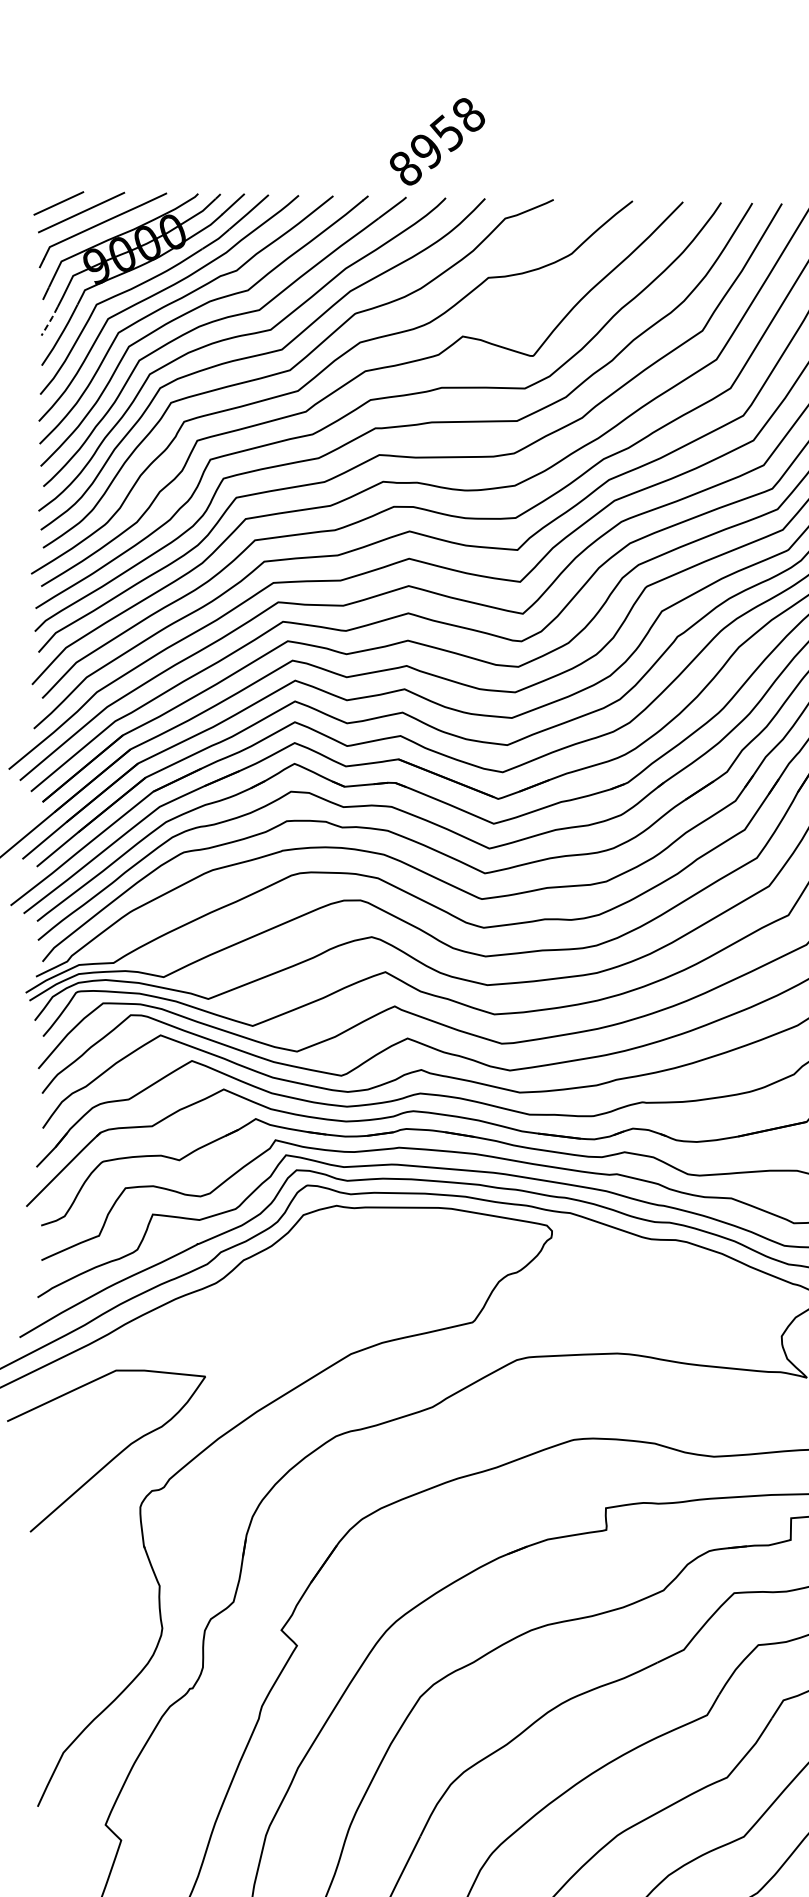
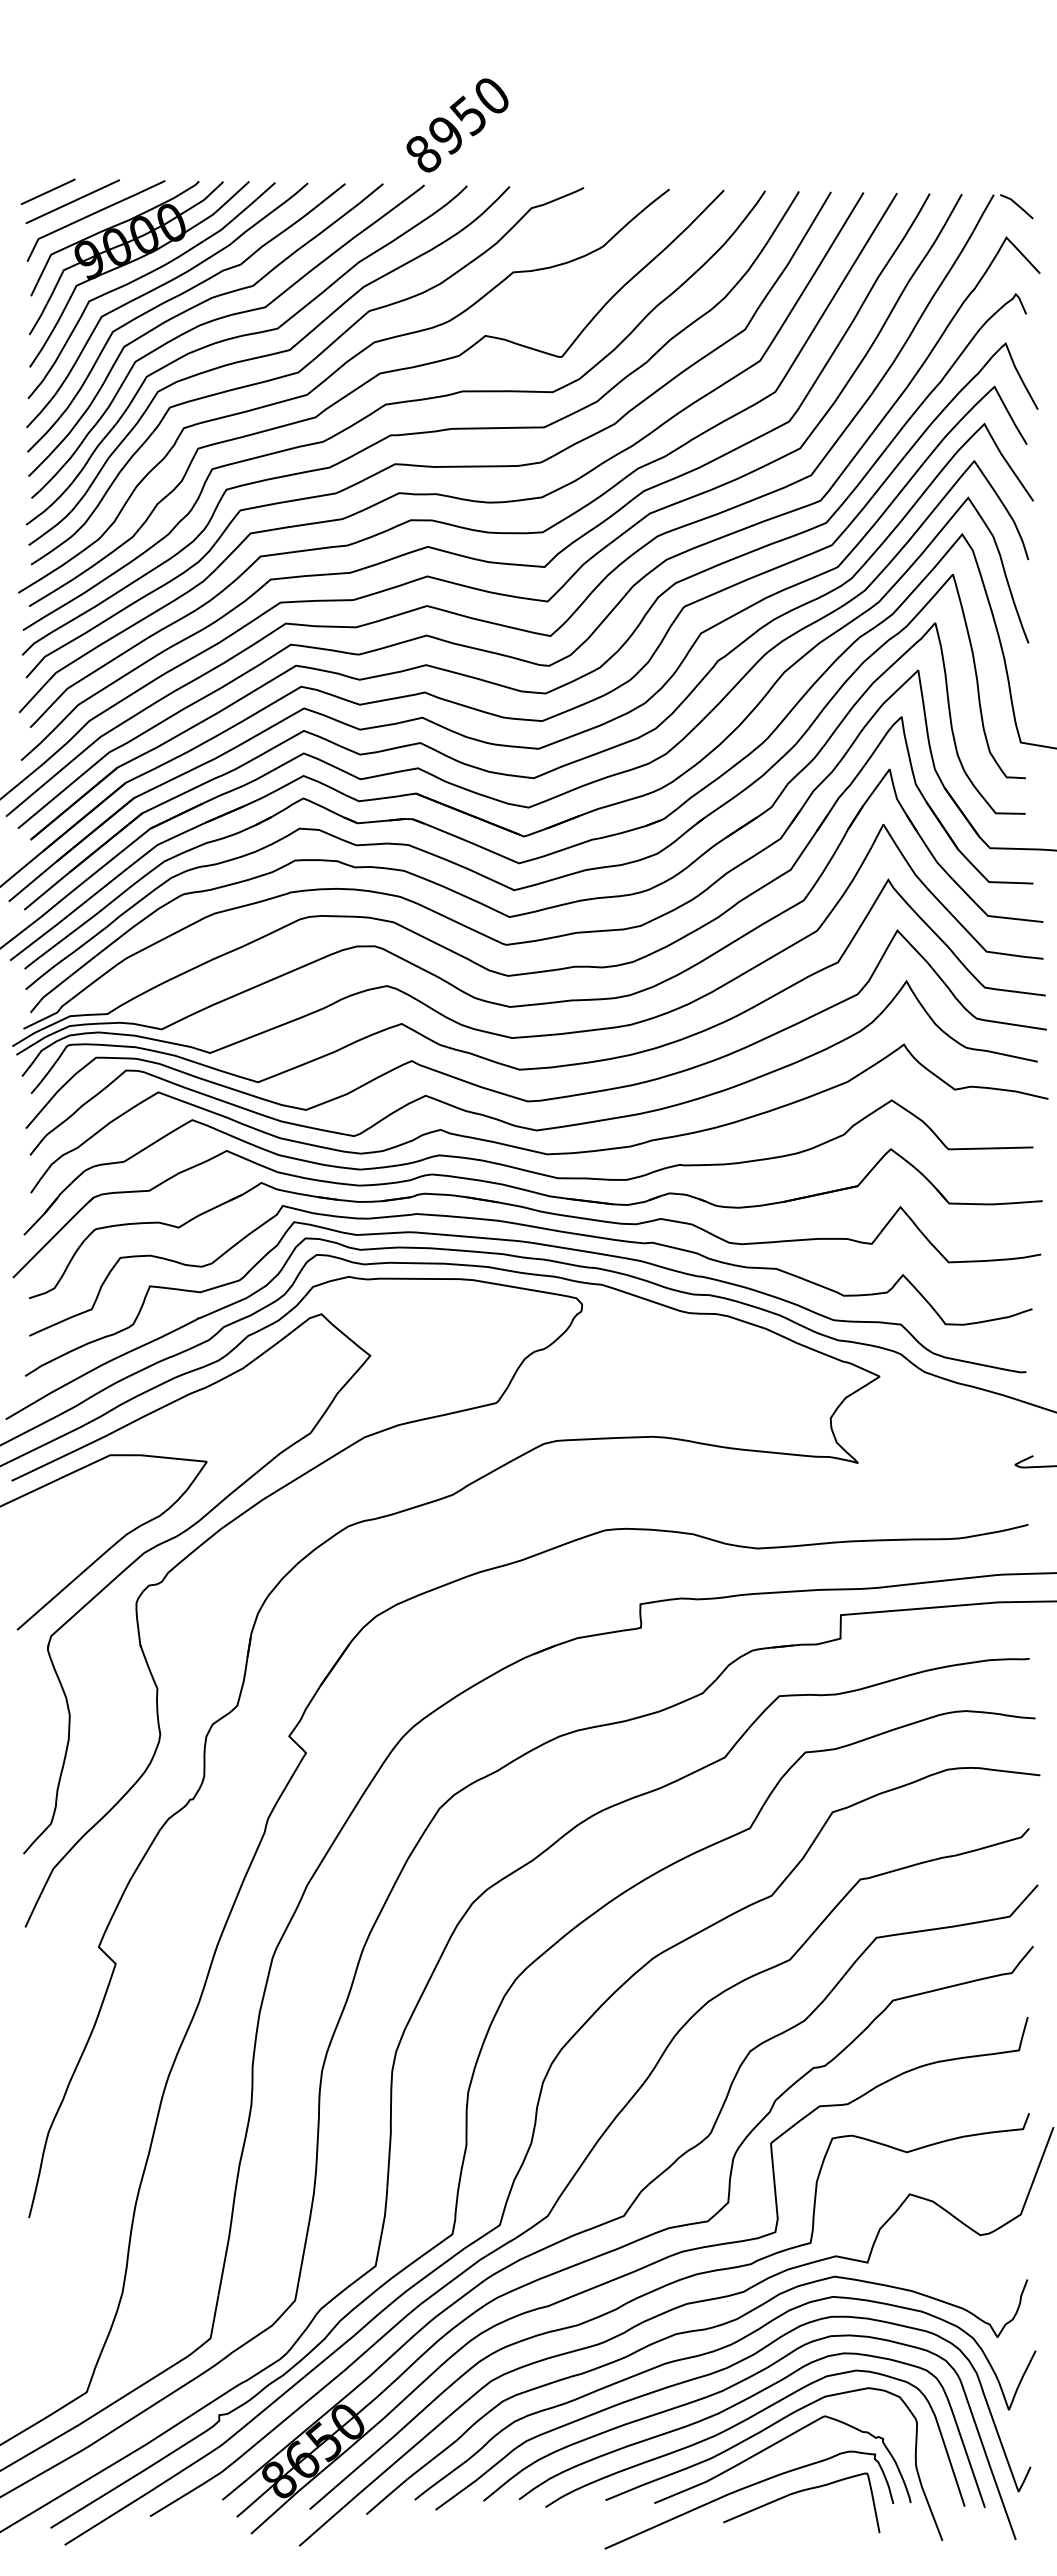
text: (468, 114) -> (491, 95), 8958 -> 8950
line: (49, 321) -> (38, 319), dashed -> solid
part: (171, 1449) -> (170, 1540), added

